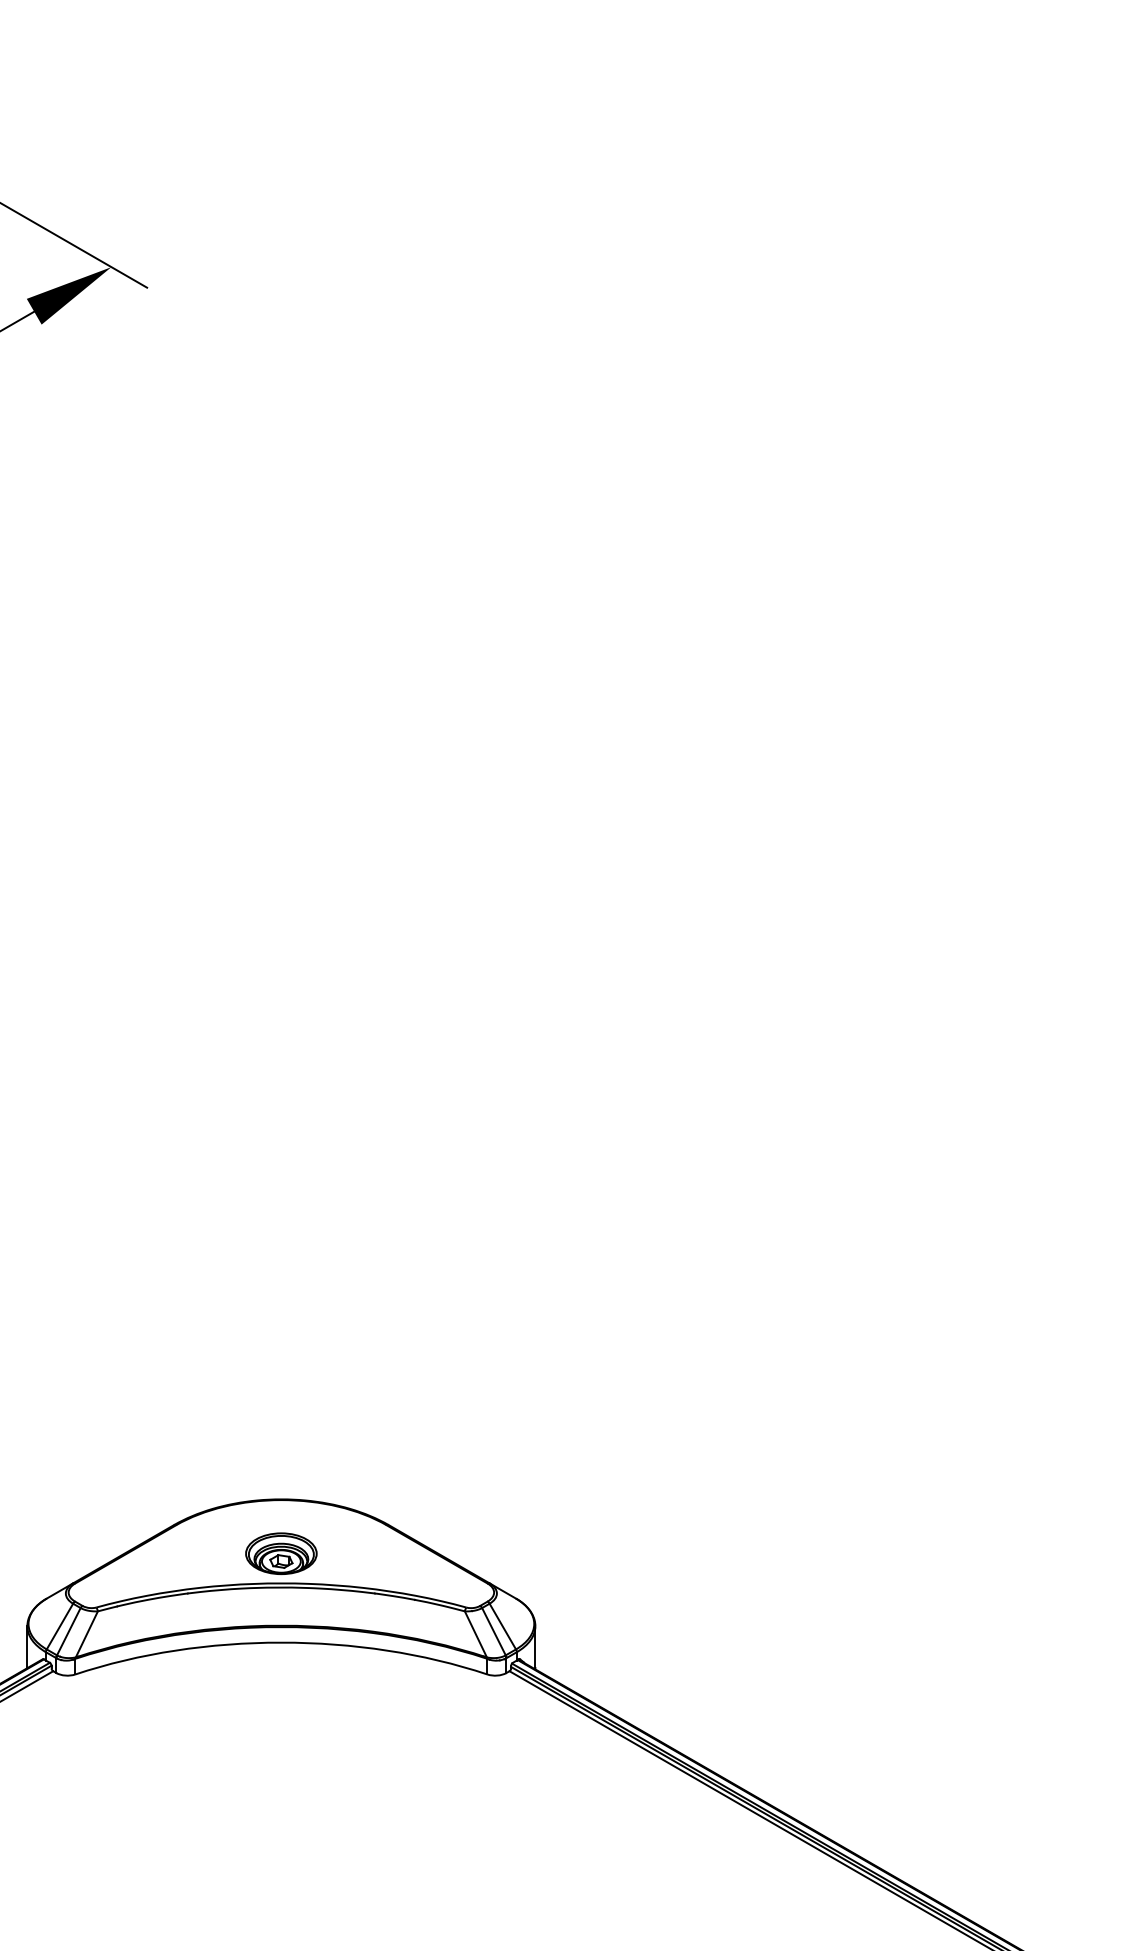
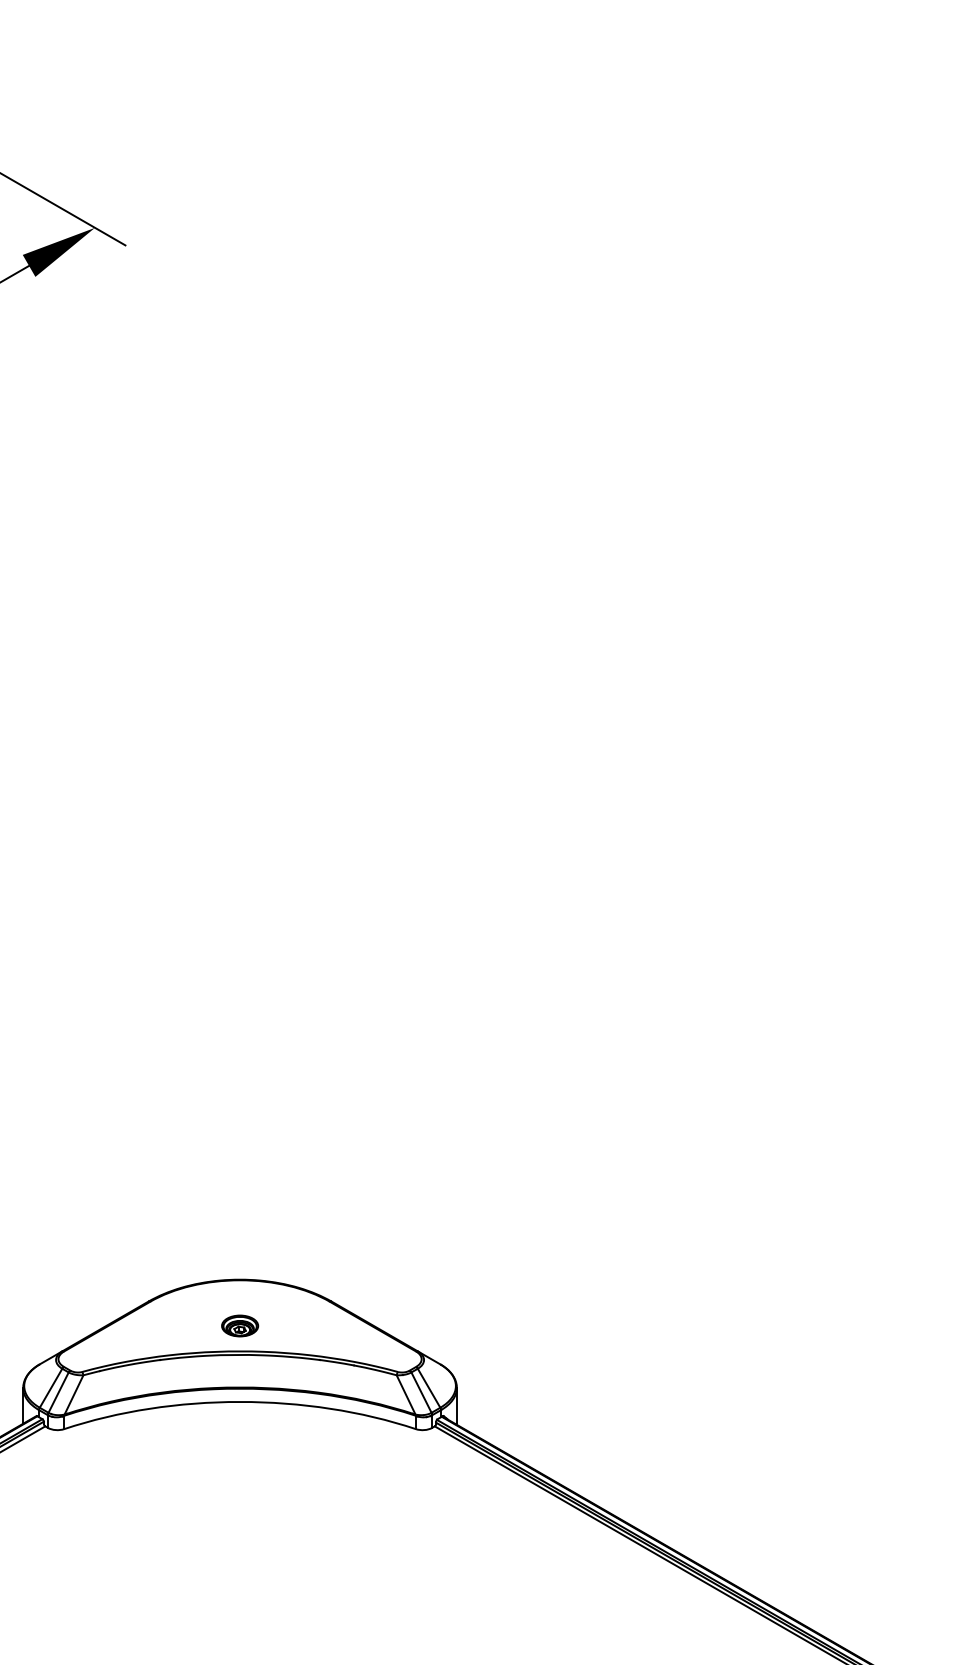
part: (281, 1553) -> (240, 1325), size x0.6

